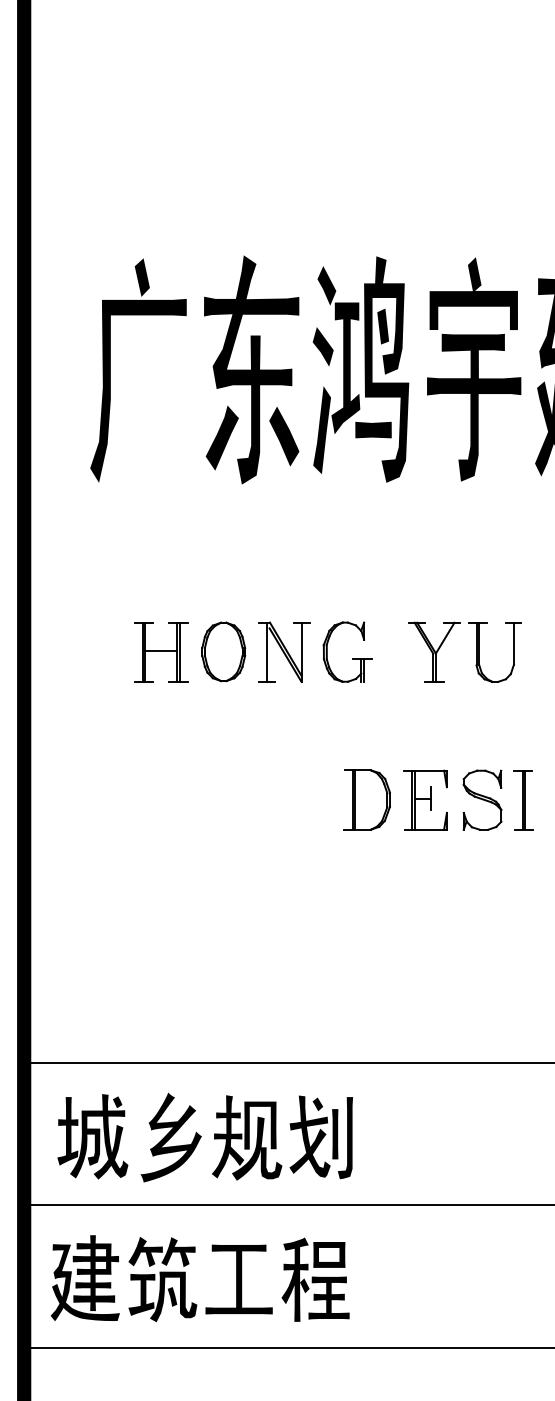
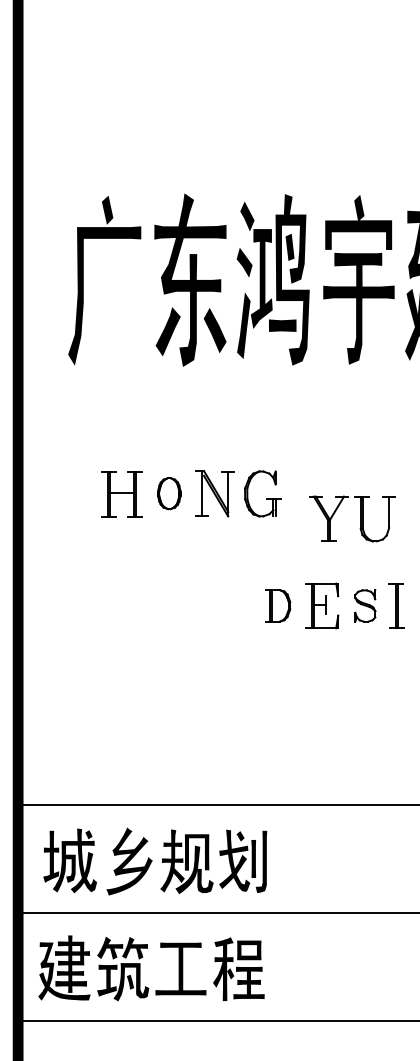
part: (224, 651) -> (169, 493), size x0.7
part: (476, 651) -> (360, 518), moved
part: (367, 799) -> (278, 605), size x0.7
part: (482, 799) -> (365, 605), size x0.7

